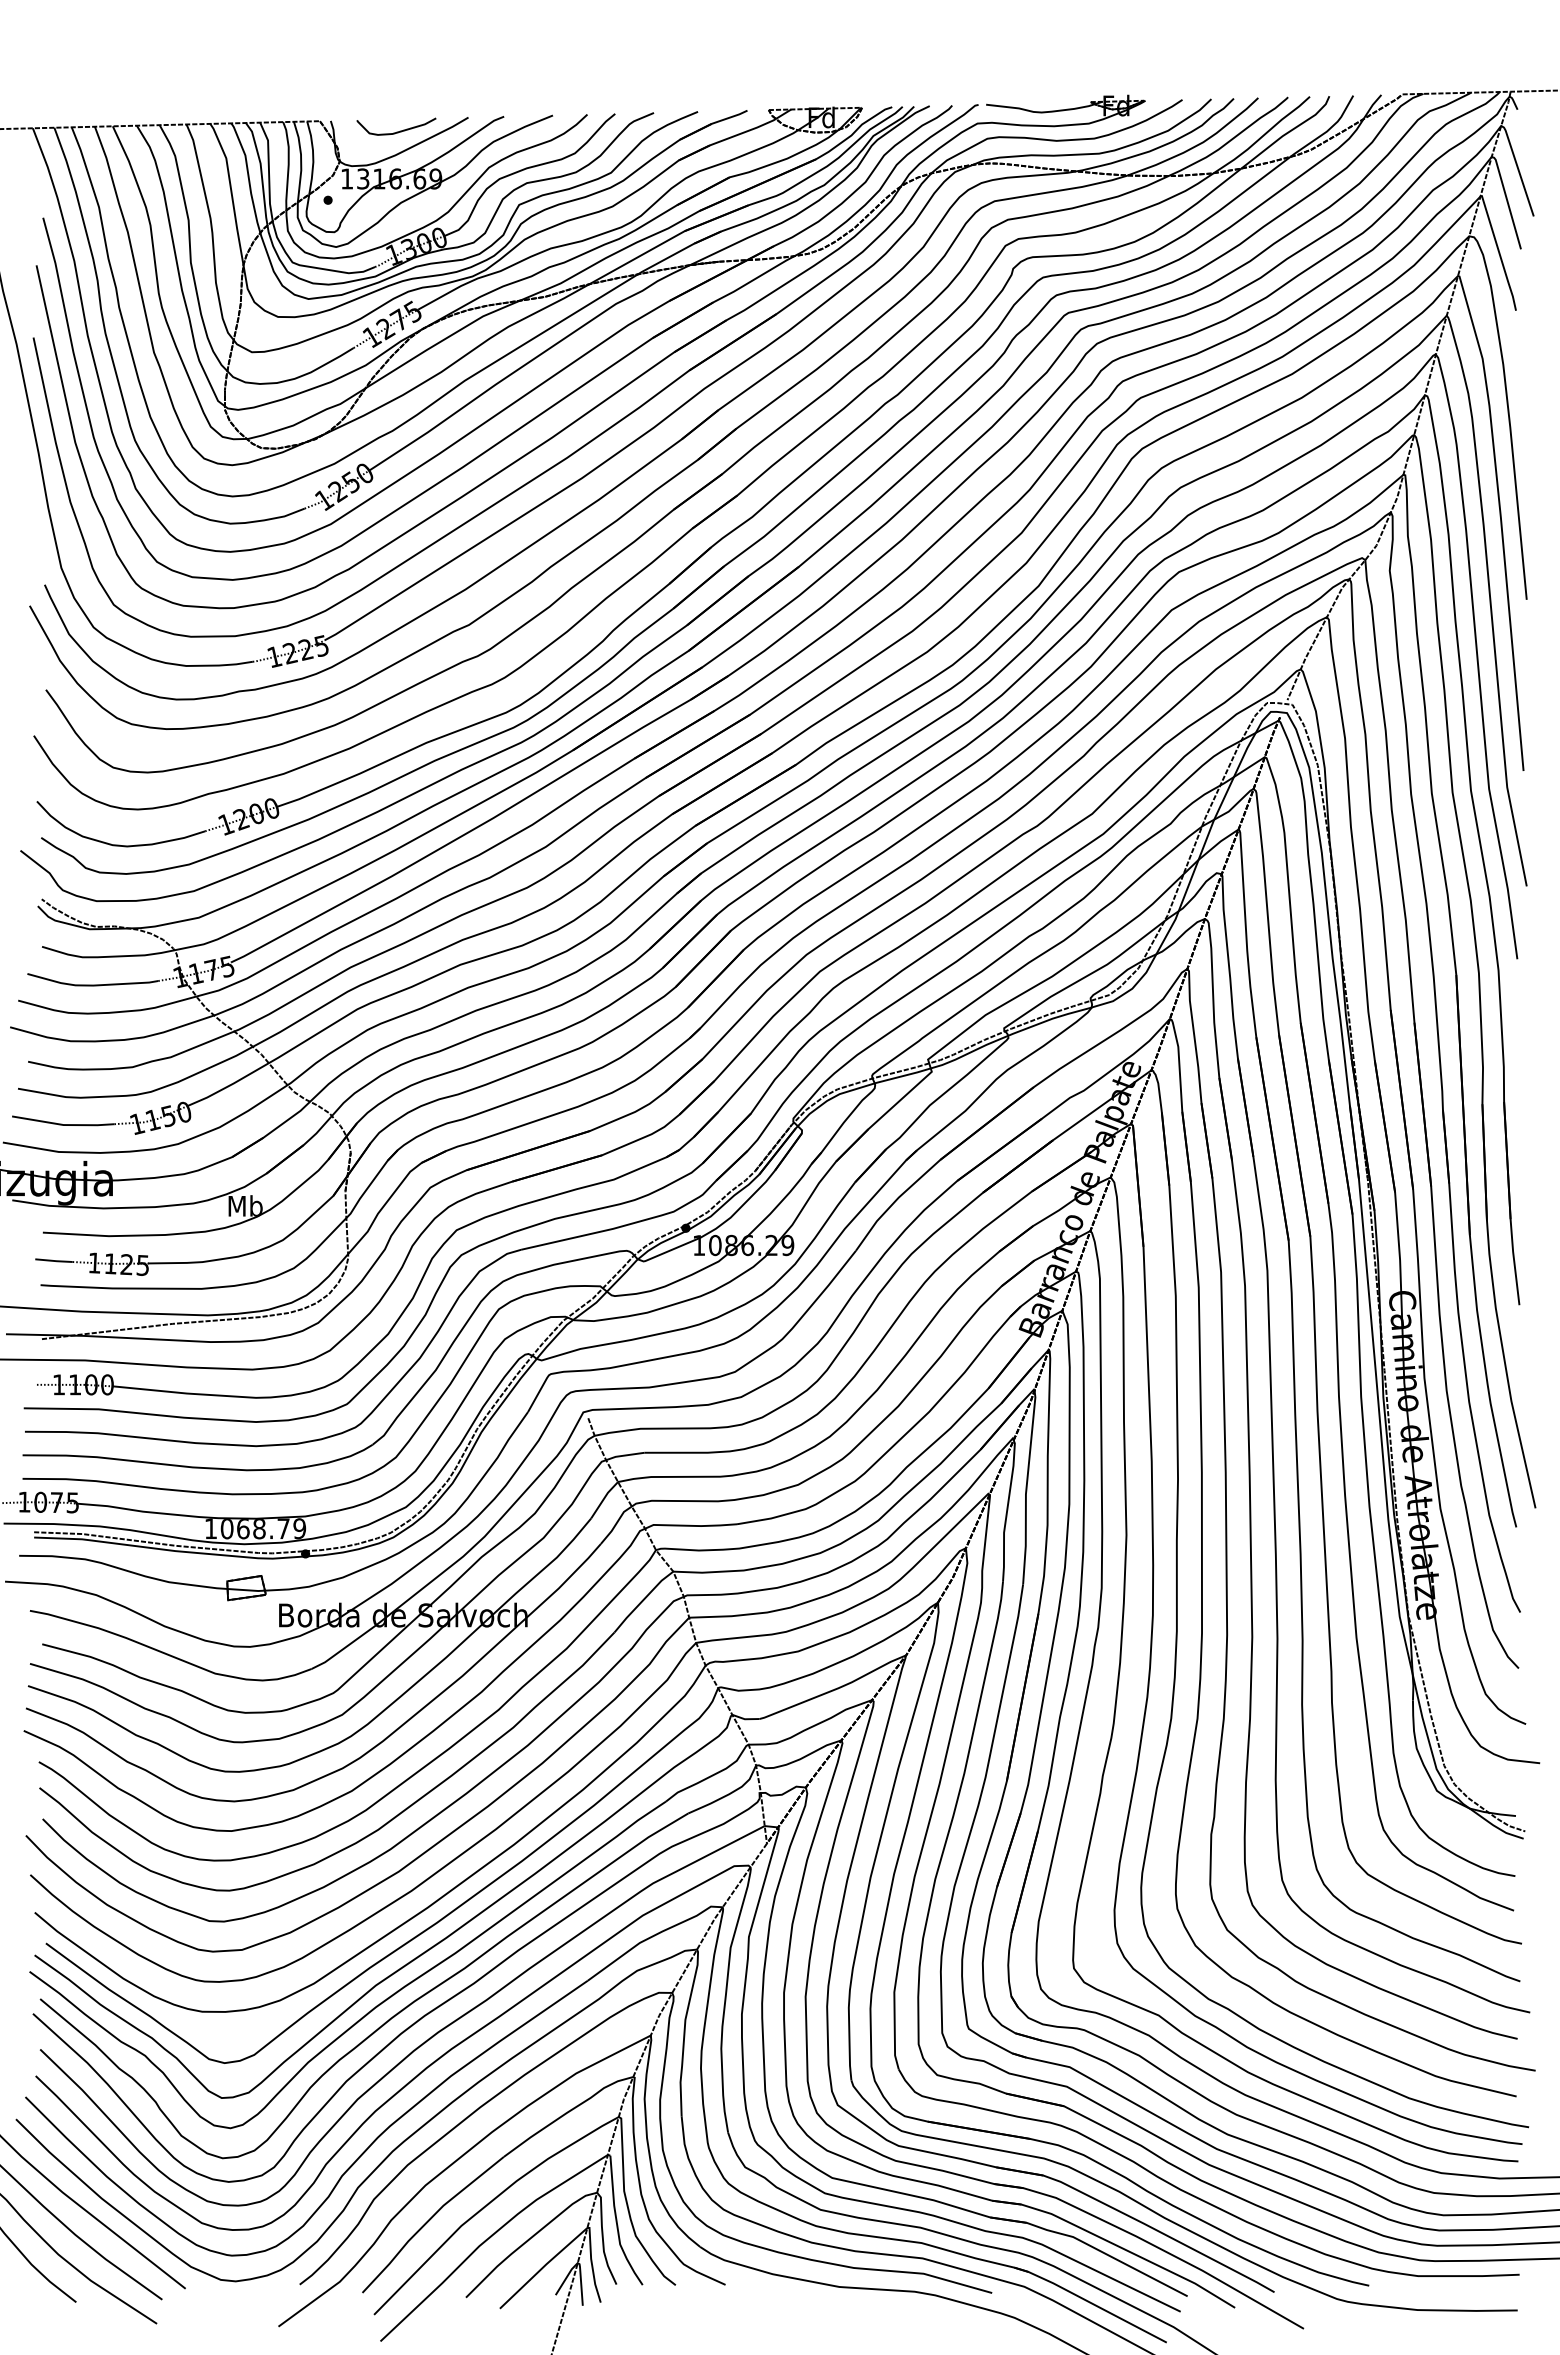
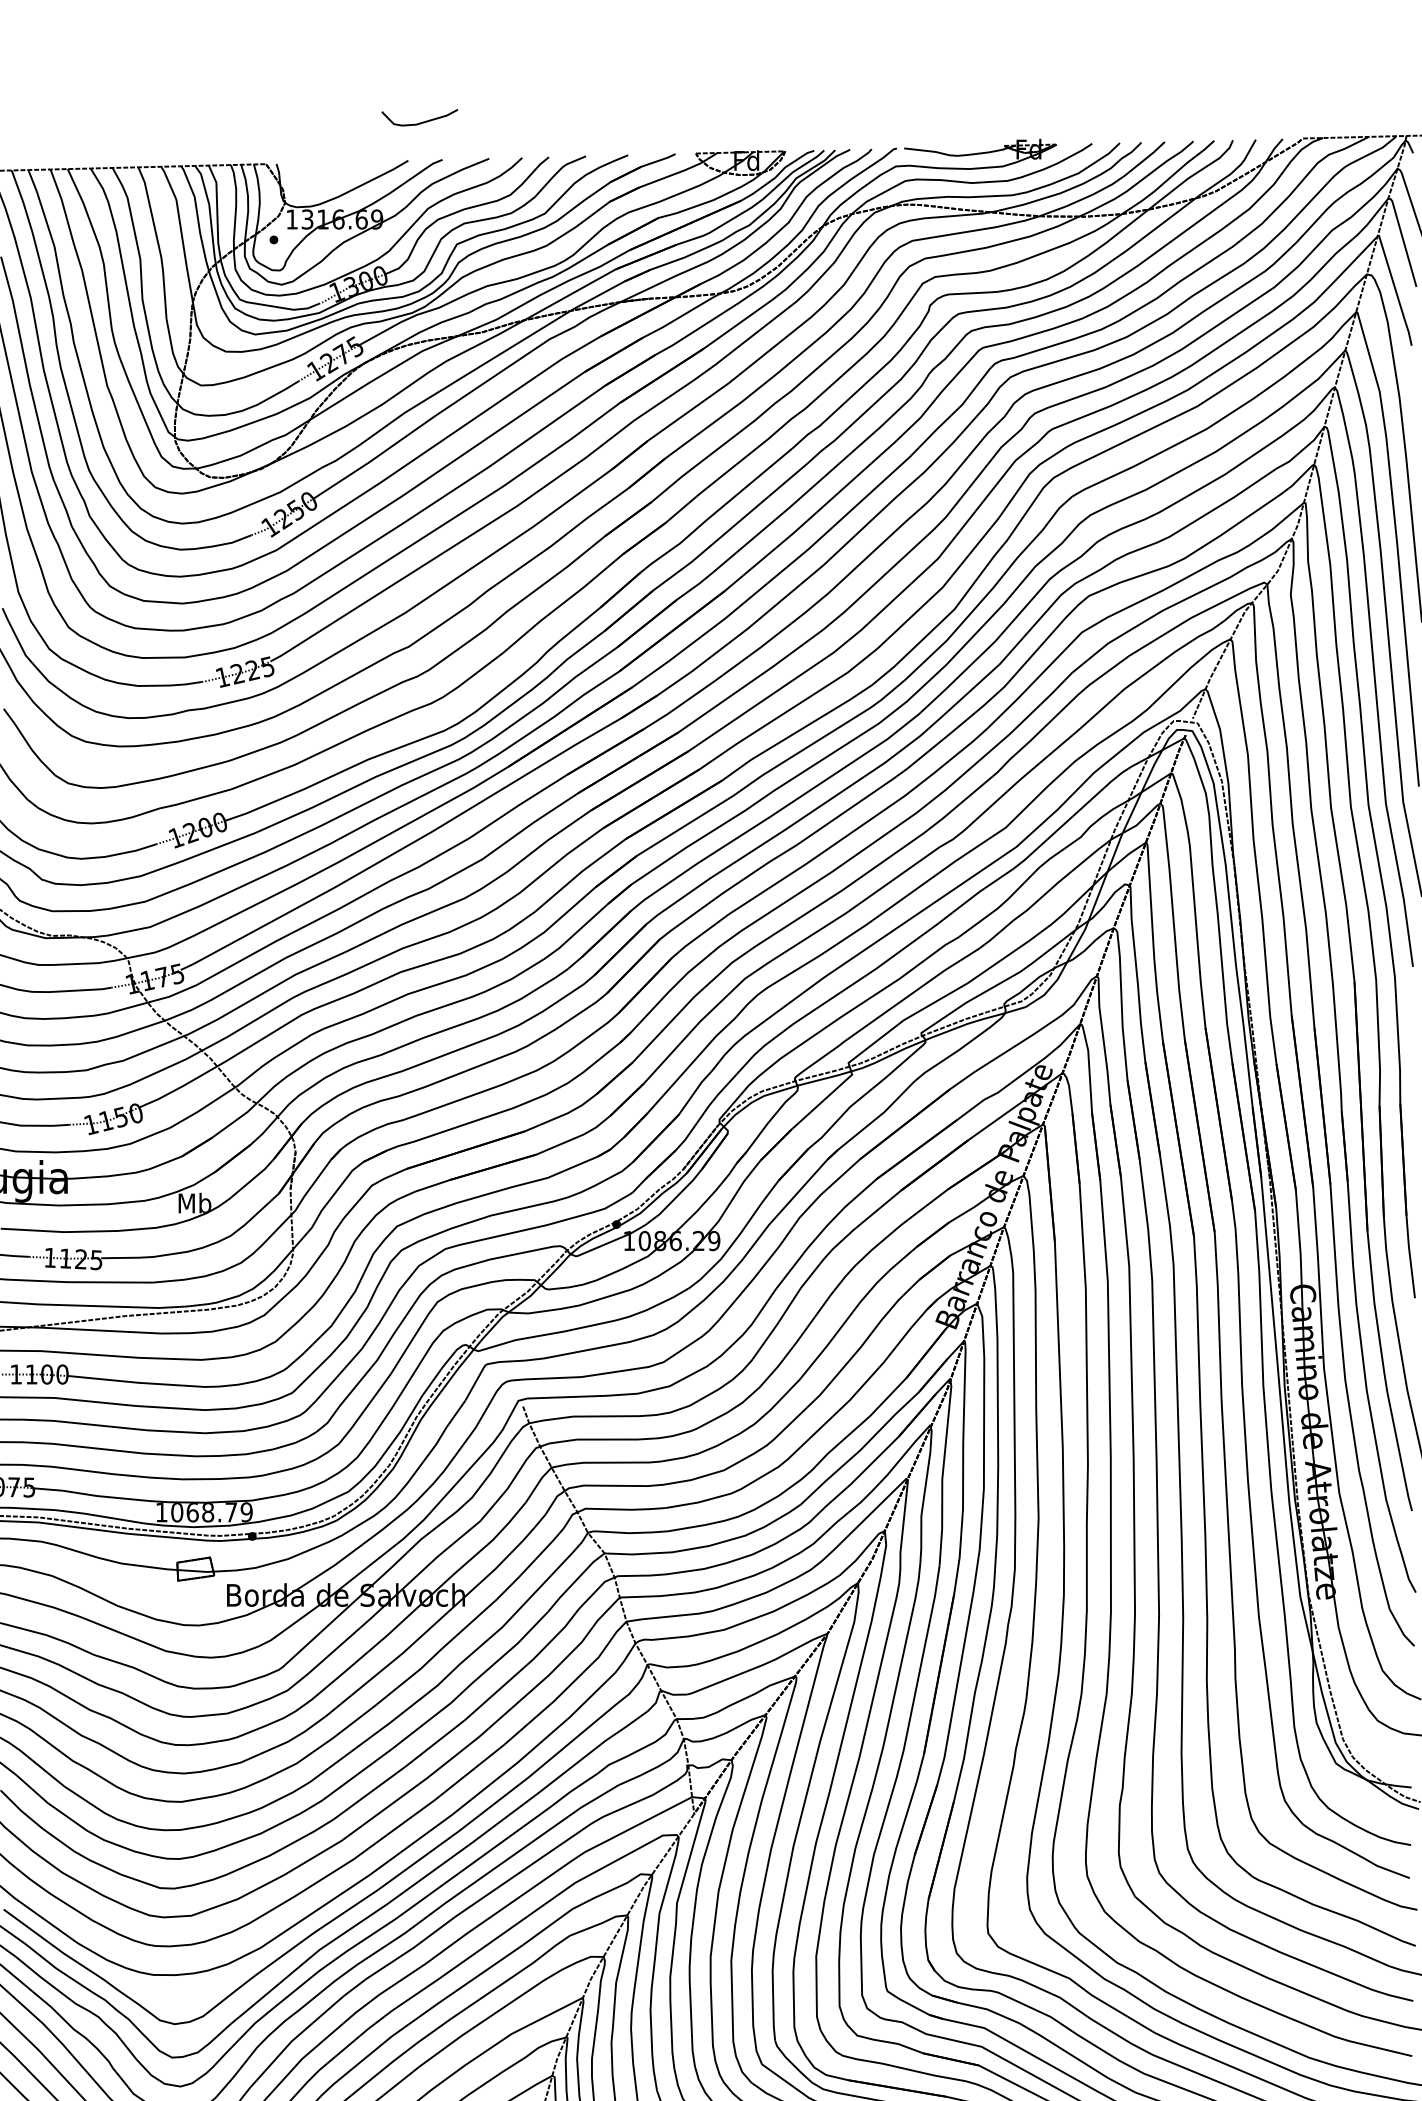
curve: (396, 131) -> (419, 122), moved

